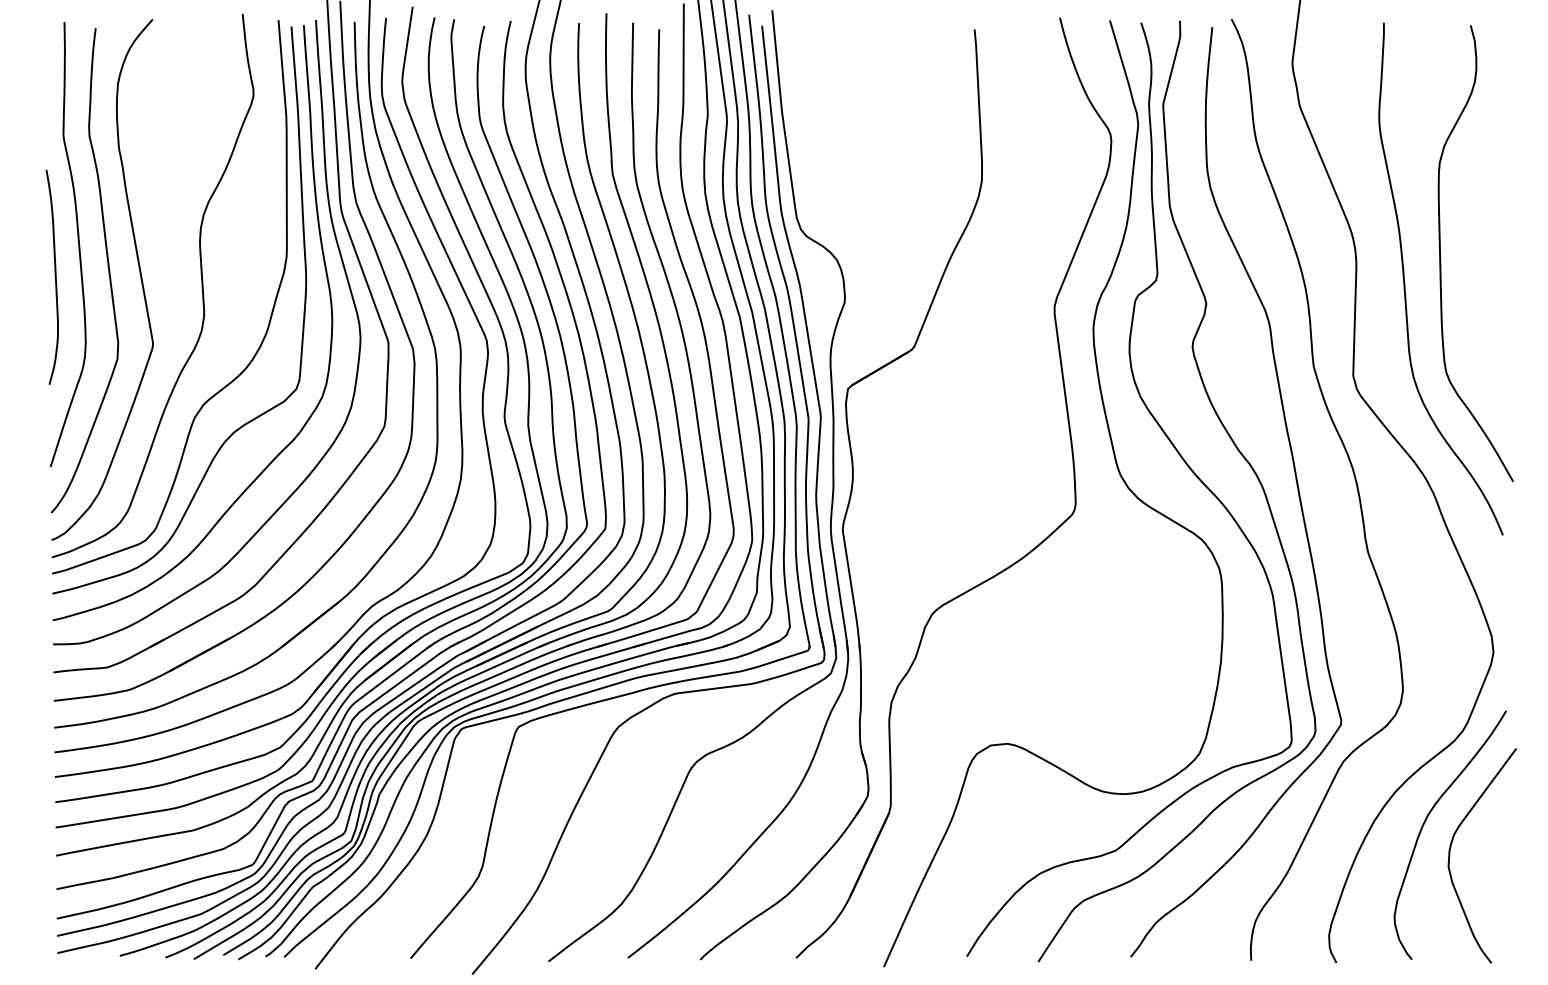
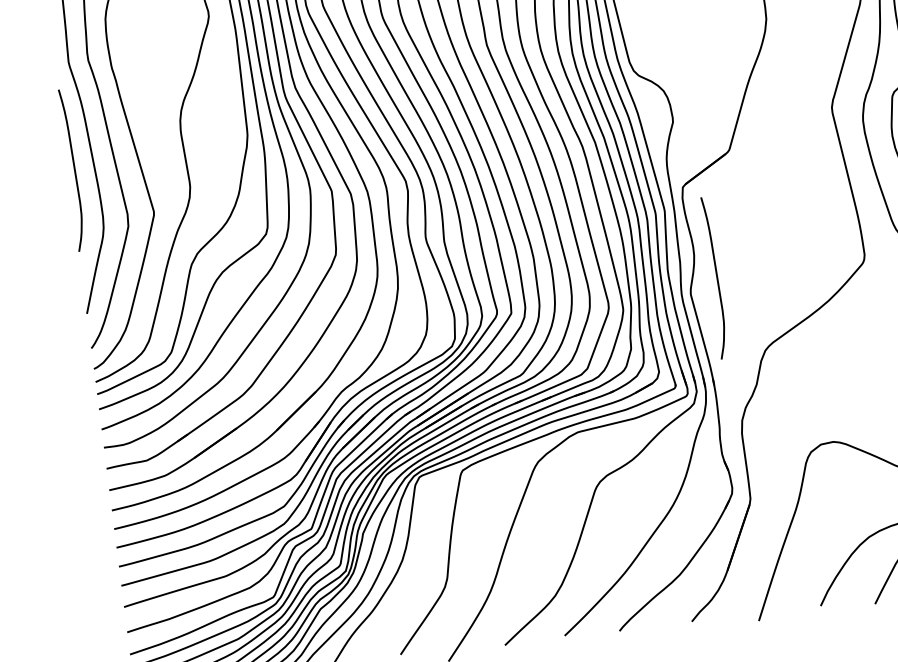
curve: (878, 511) -> (716, 277), added

